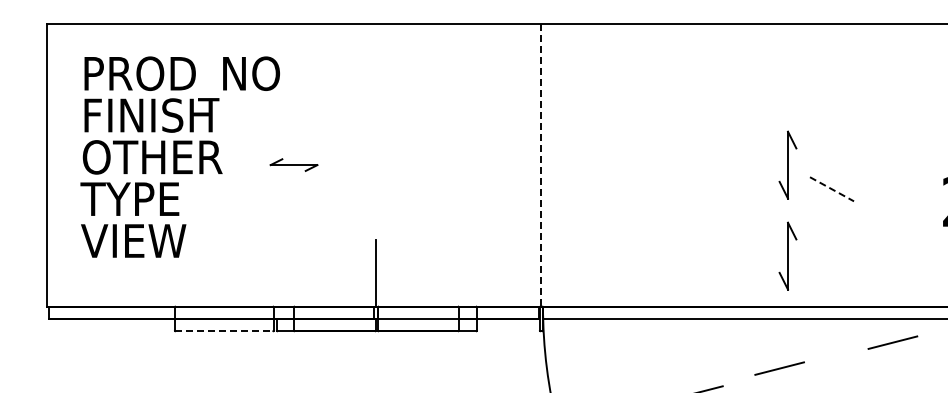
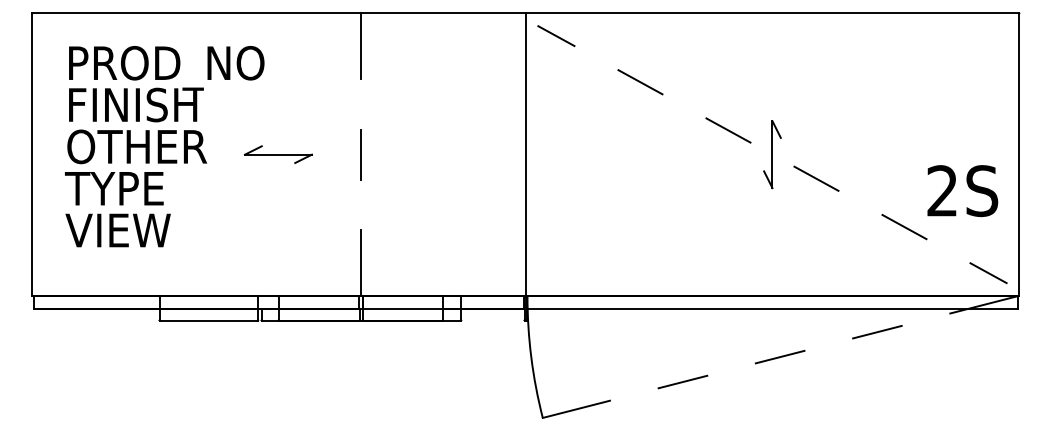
line: (572, 47) -> (556, 36), added
line: (376, 57) -> (360, 46), added
line: (656, 93) -> (640, 82), added
line: (744, 141) -> (728, 130), added
part: (294, 165) -> (278, 154), size x1.43
line: (376, 165) -> (360, 154), added
line: (541, 165) -> (525, 154), dashed -> solid
line: (832, 190) -> (816, 179), dashed -> solid
line: (920, 237) -> (904, 226), added
part: (788, 256) -> (772, 245), removed
line: (225, 331) -> (209, 320), dashed -> solid
line: (780, 368) -> (780, 356), moved

